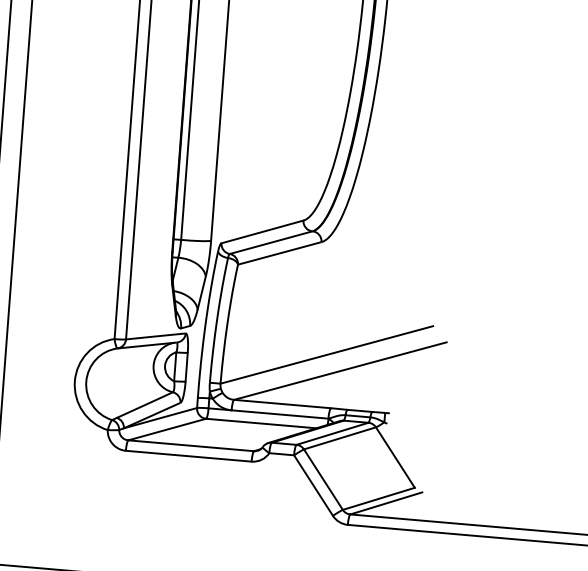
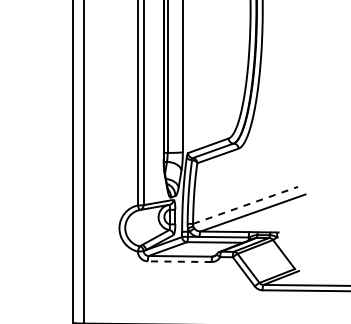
line: (326, 355) -> (245, 205), solid -> dashed
line: (188, 455) -> (179, 261), solid -> dashed

